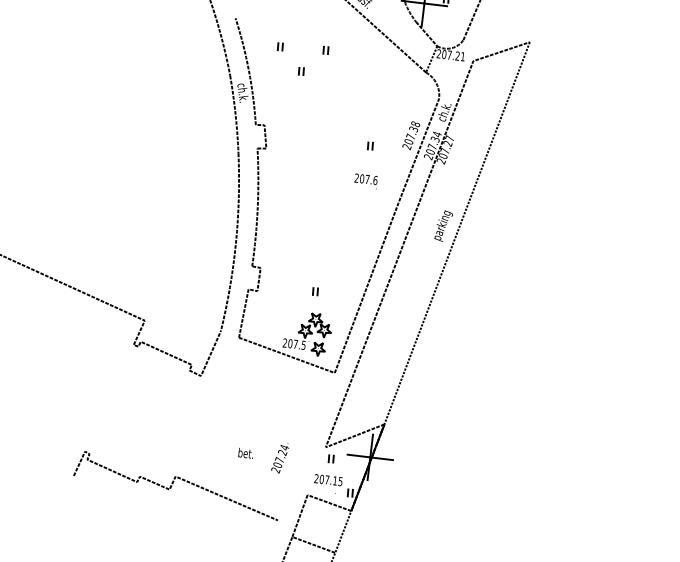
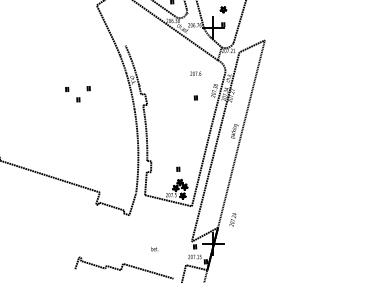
part: (300, 59) -> (77, 94), moved
text: (365, 178) -> (195, 73), moved
text: (278, 458) -> (232, 219), moved

